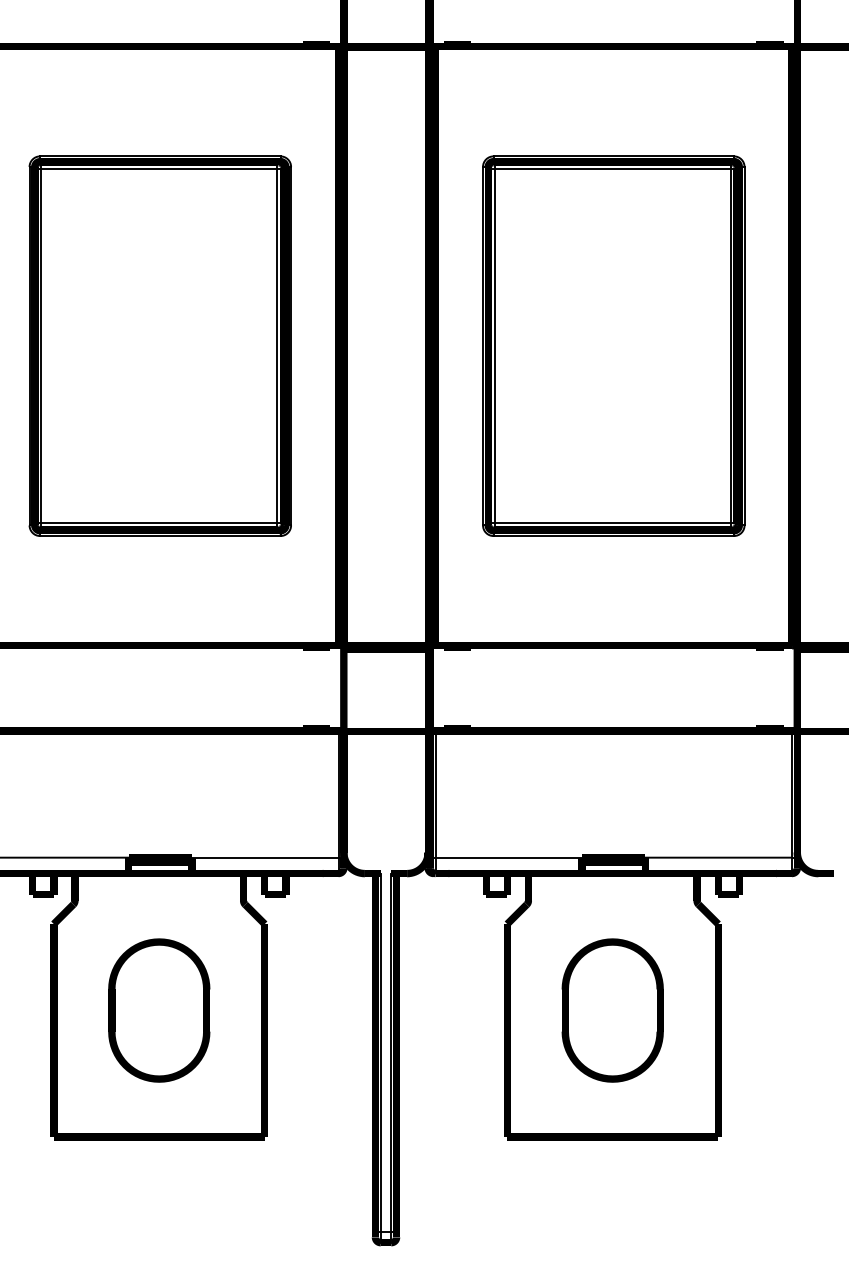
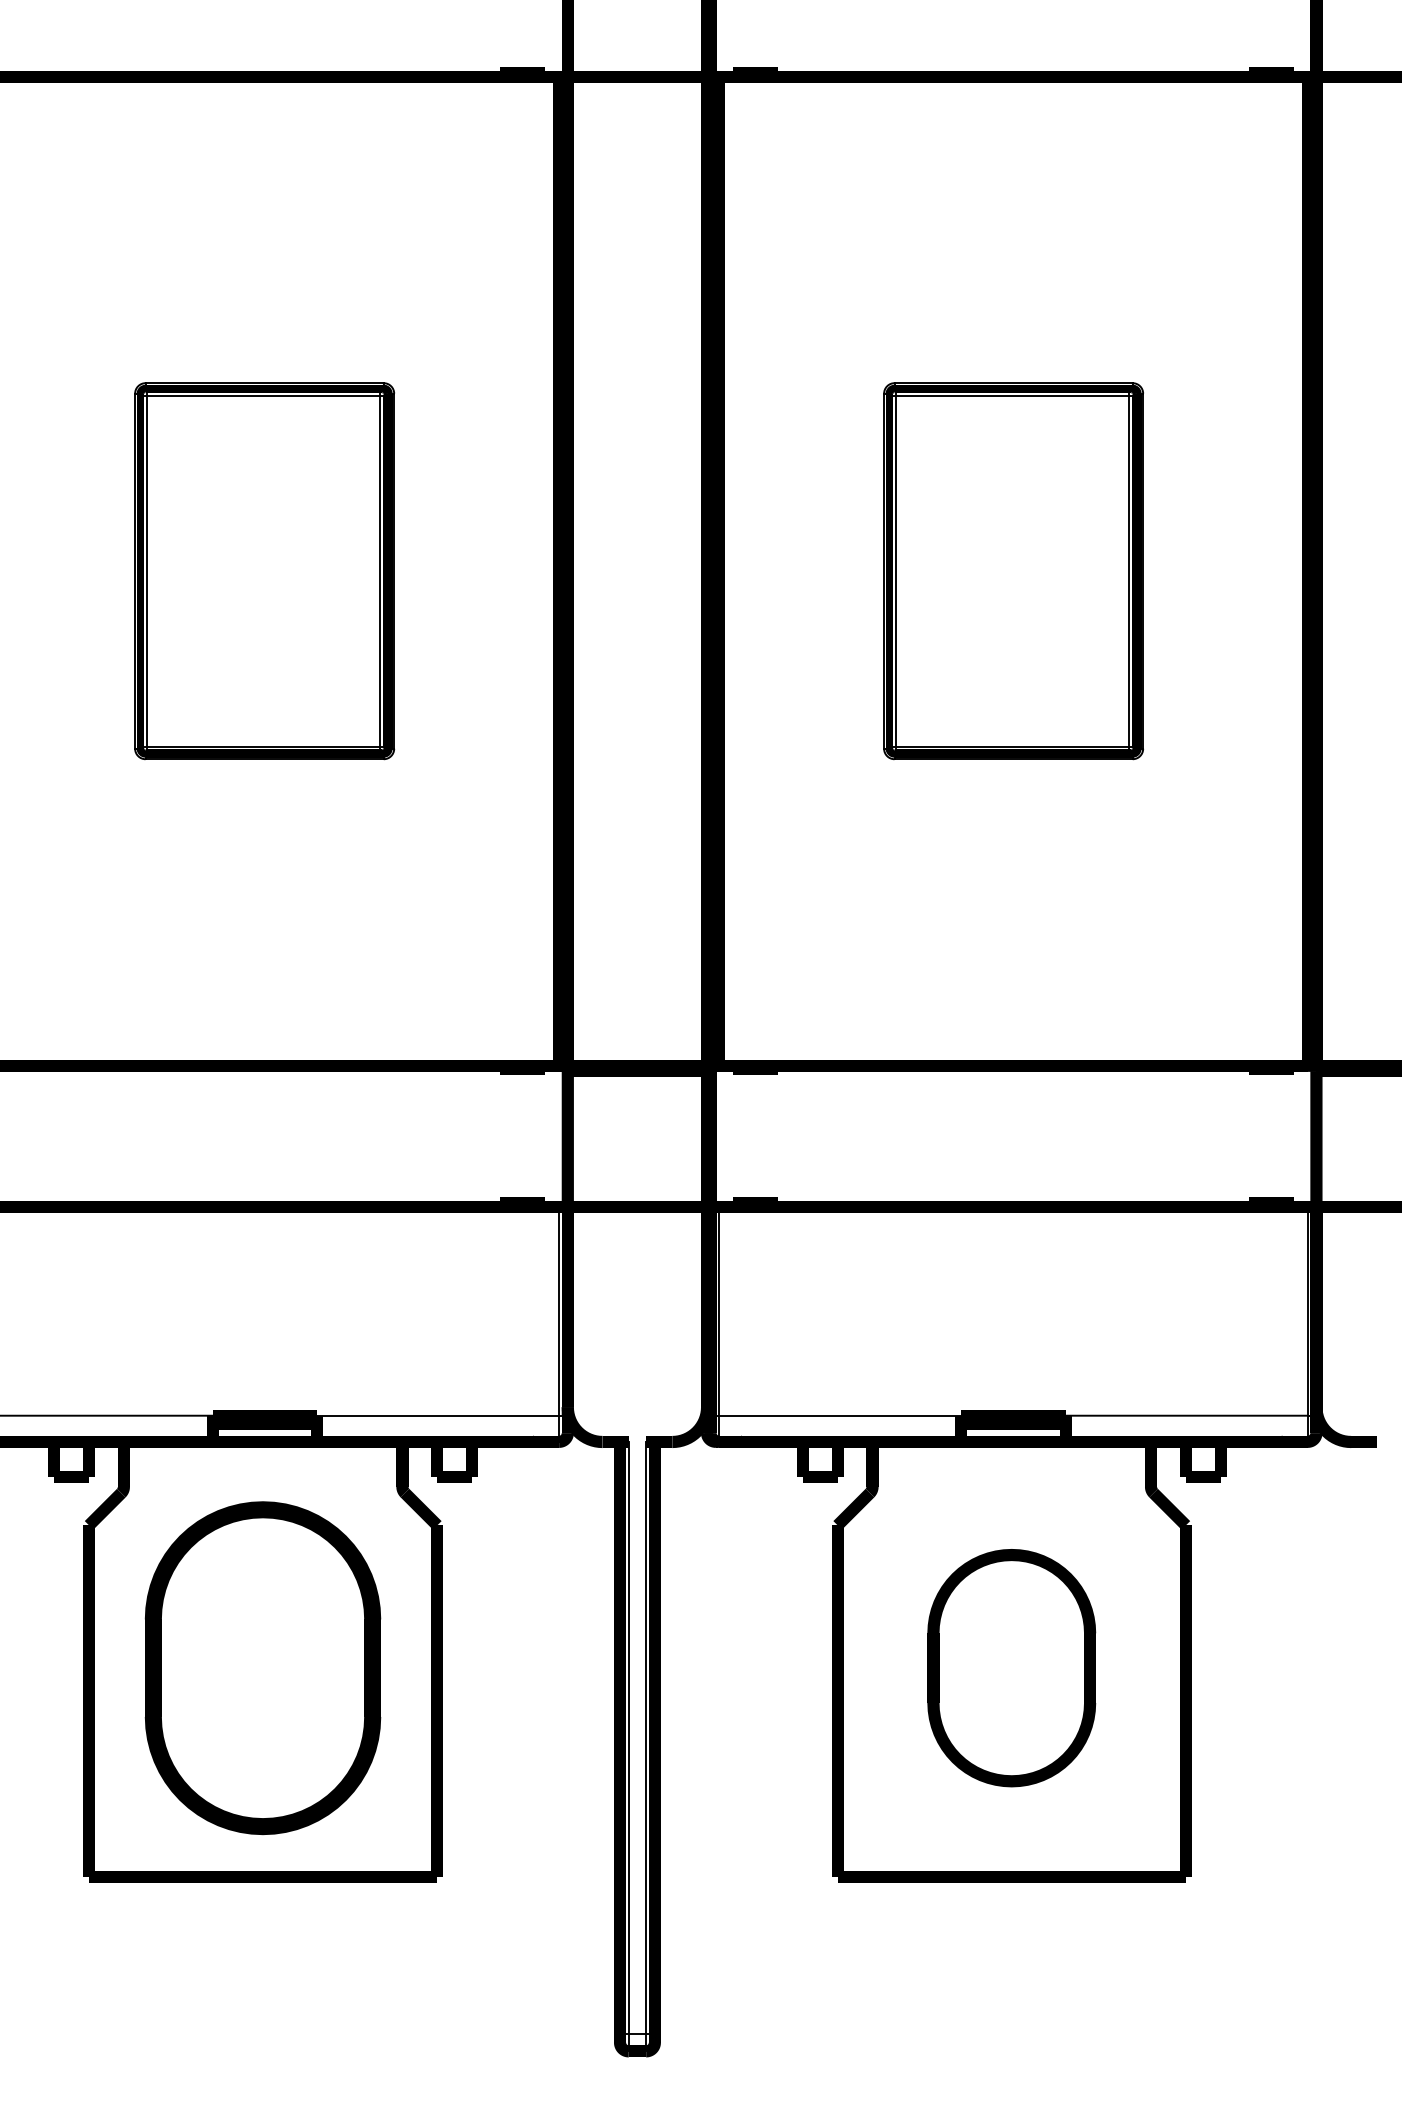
part: (159, 345) -> (263, 570), size x0.6
part: (613, 345) -> (1013, 570), size x0.6
part: (159, 1010) -> (263, 1668), size x1.4

